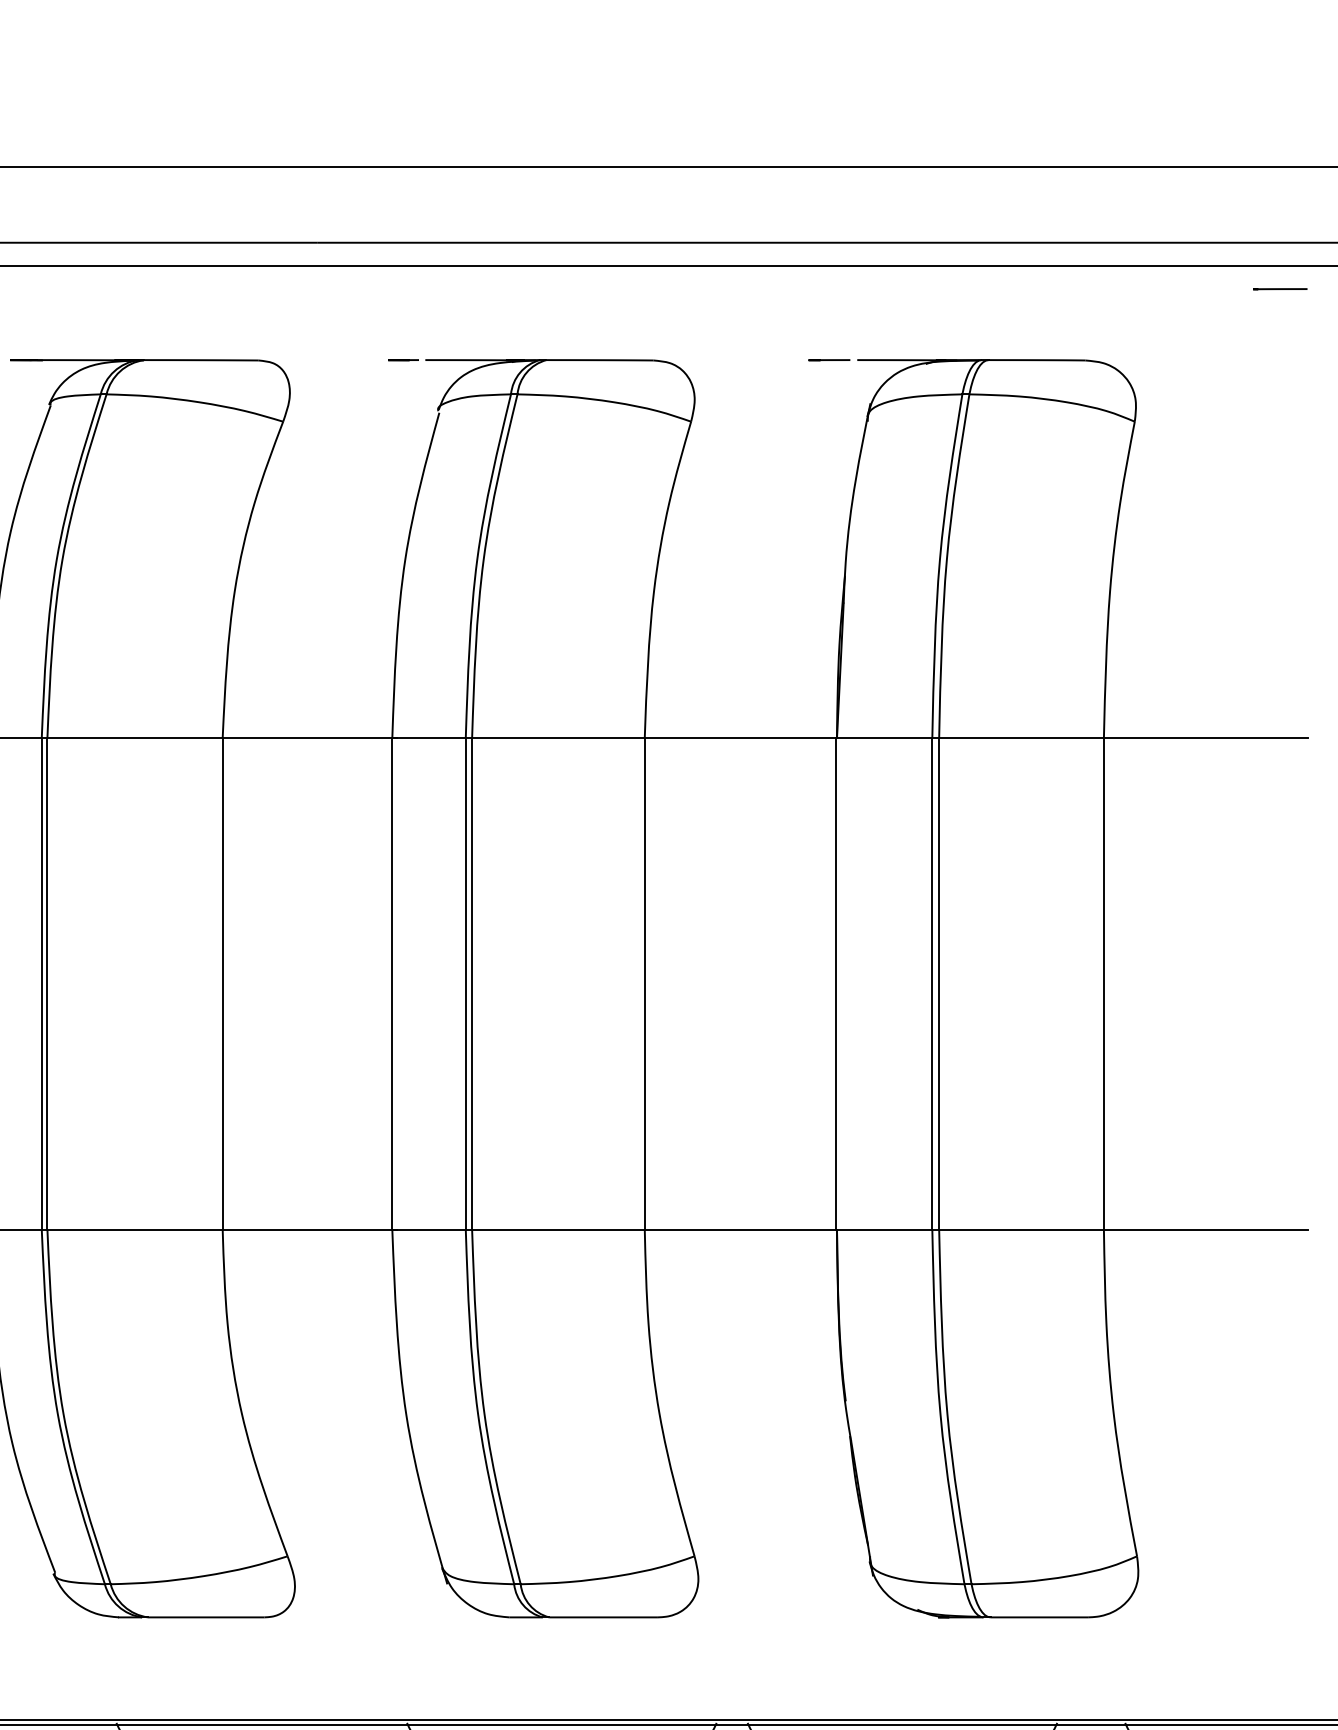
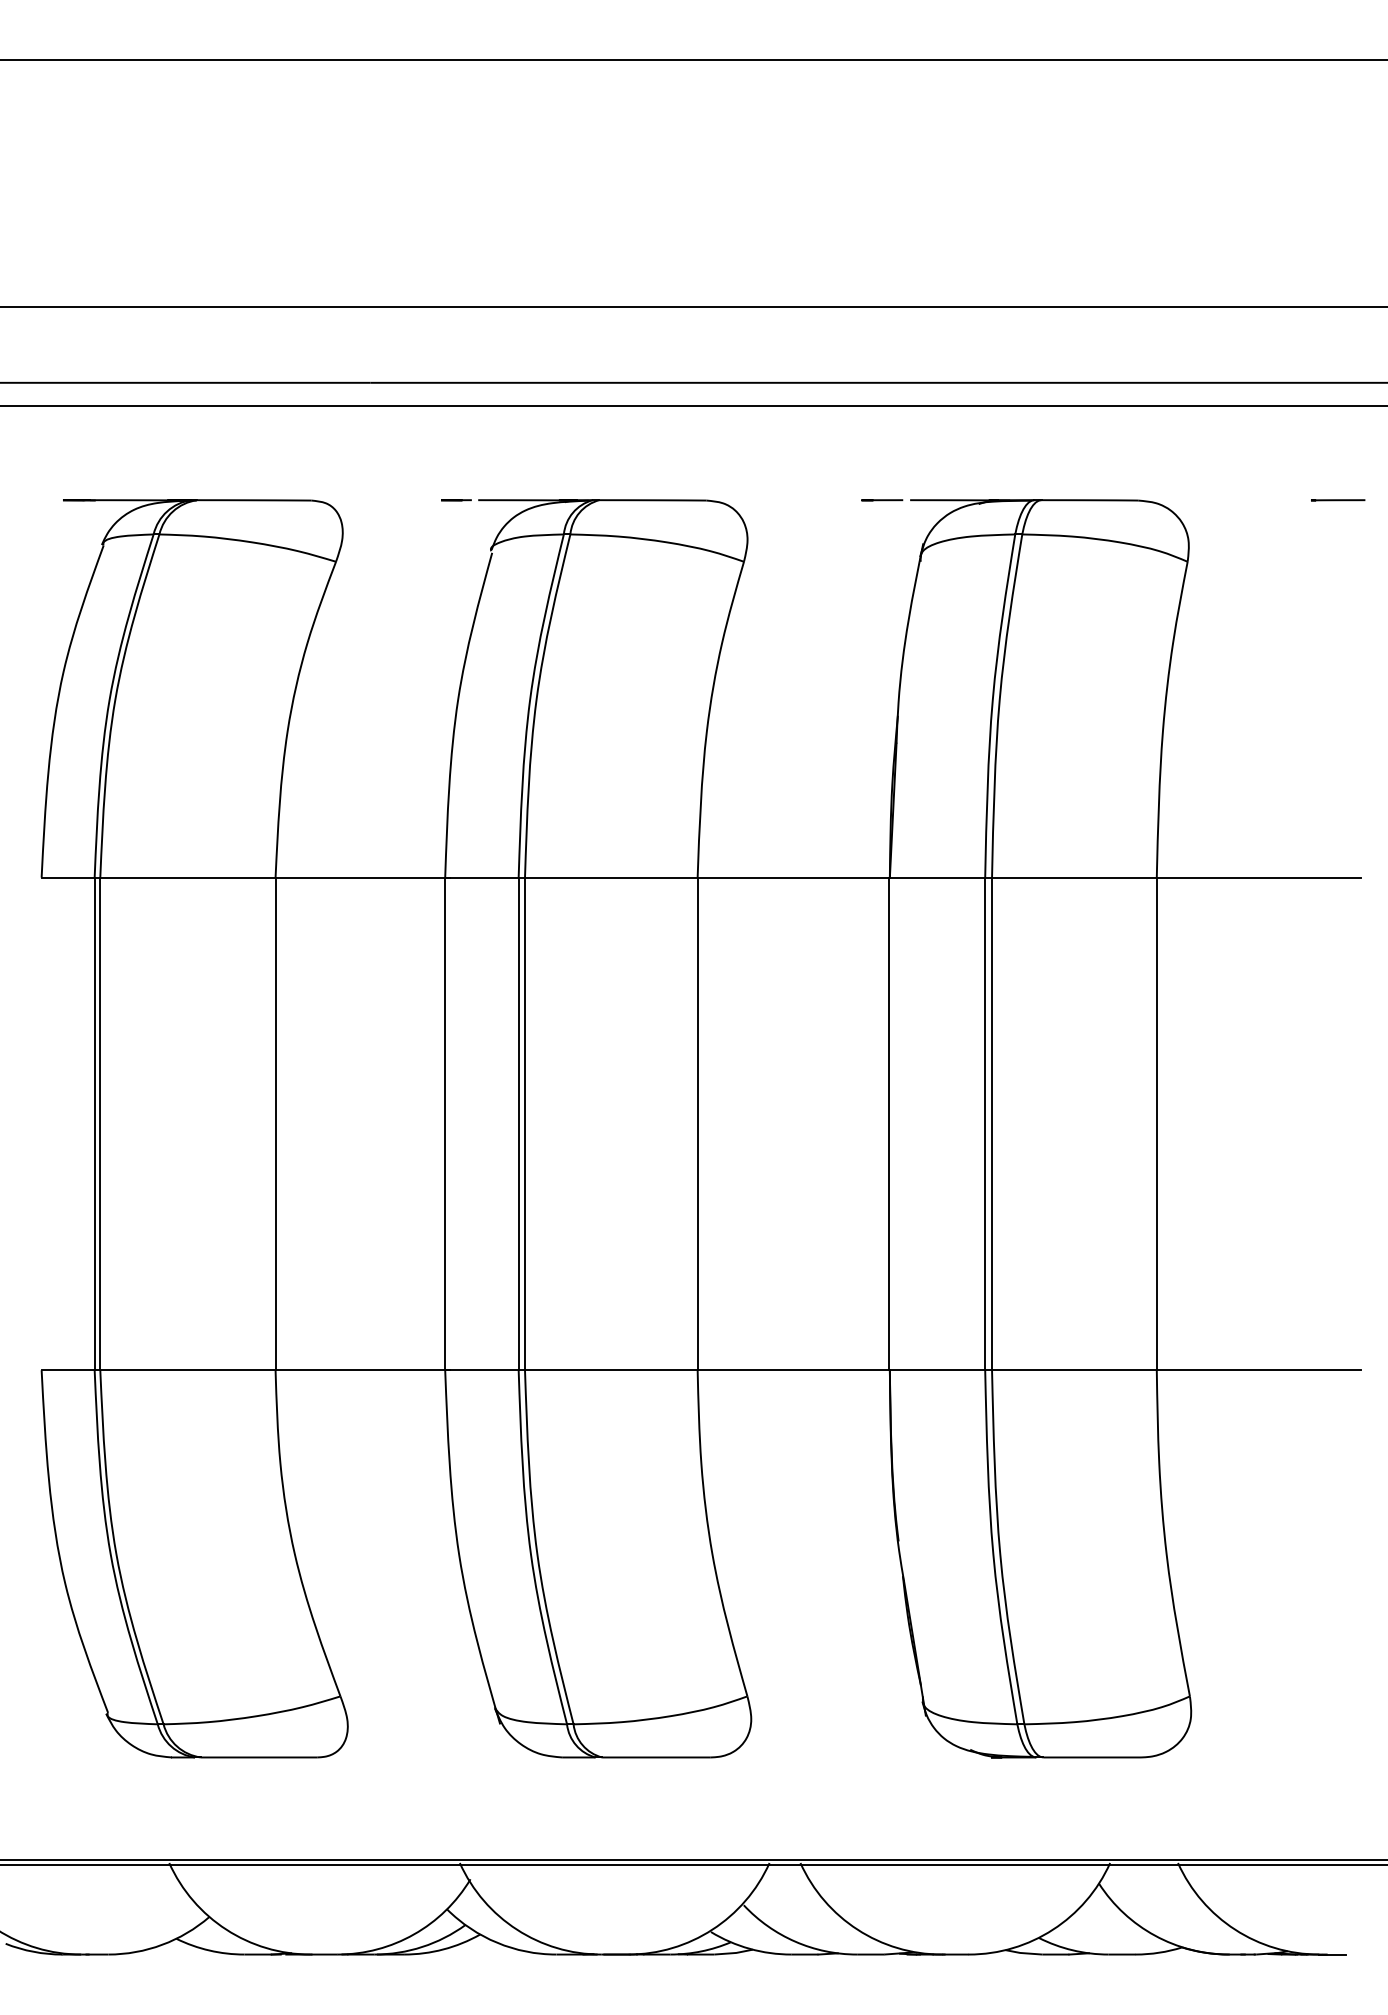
line: (1280, 289) -> (1338, 500), moved

